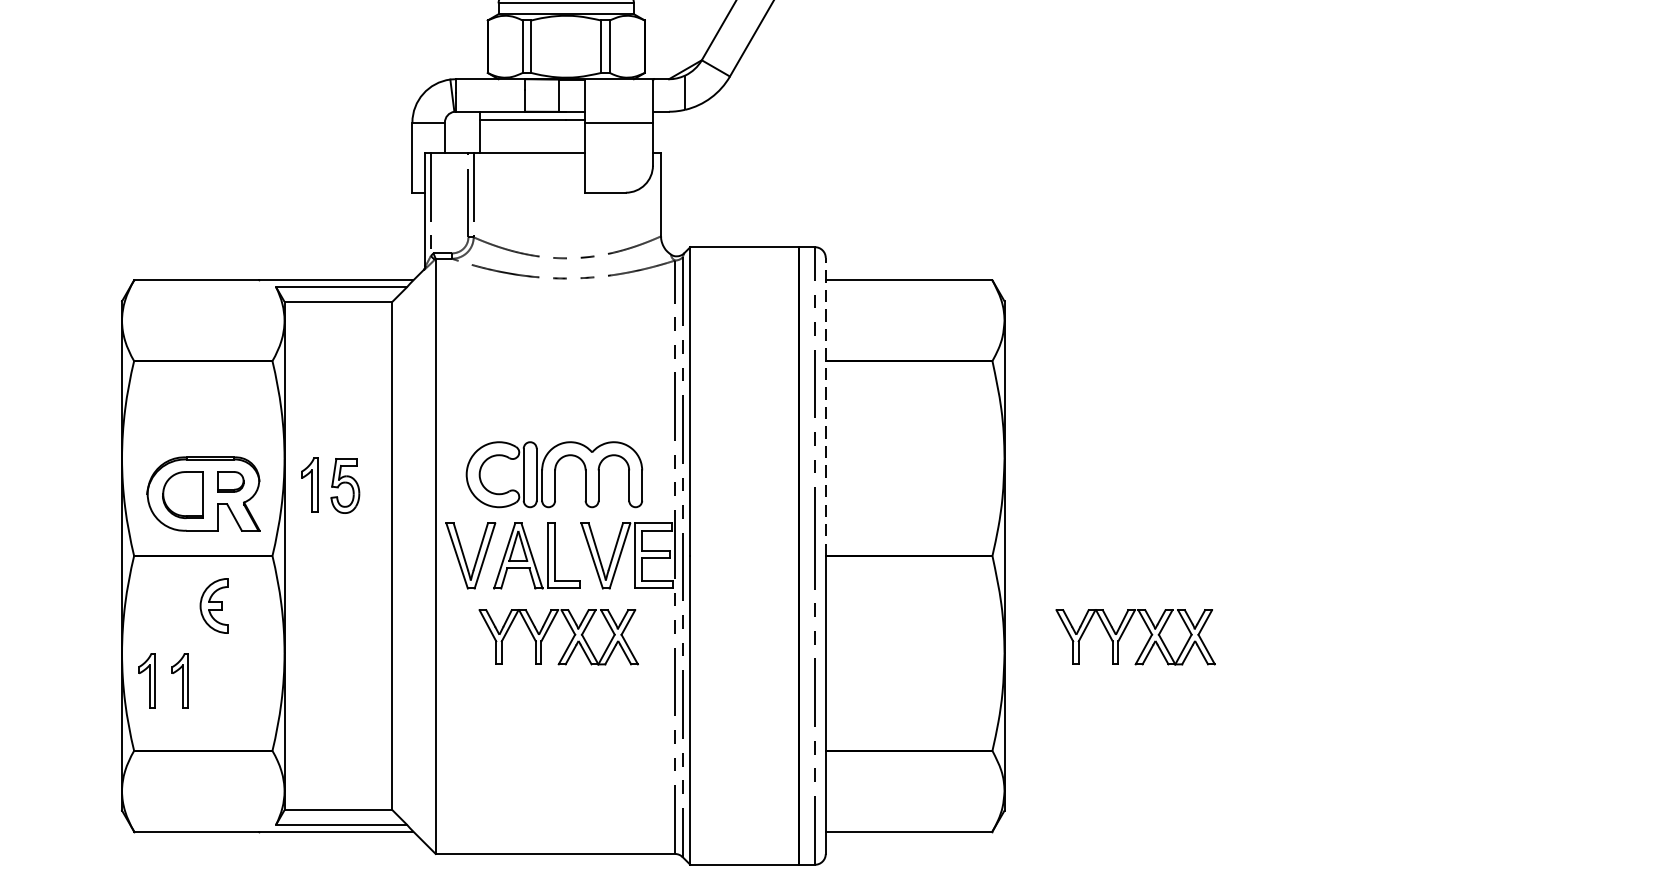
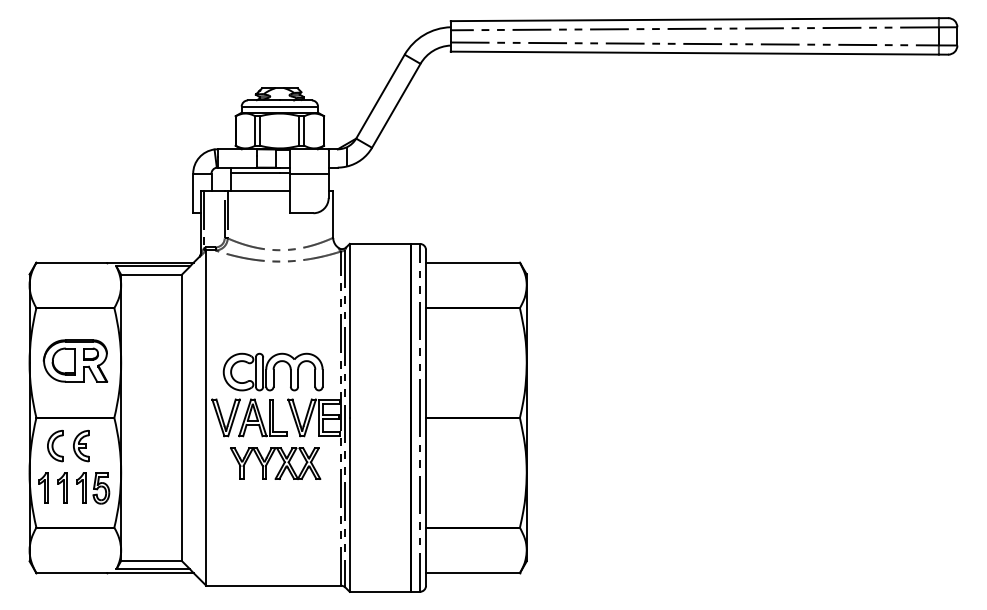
line: (826, 406) -> (426, 333), dashed -> solid
part: (331, 486) -> (93, 488), moved
part: (203, 493) -> (75, 360), moved
part: (168, 604) -> (55, 445), added
part: (1124, 633) -> (594, 461), removed

